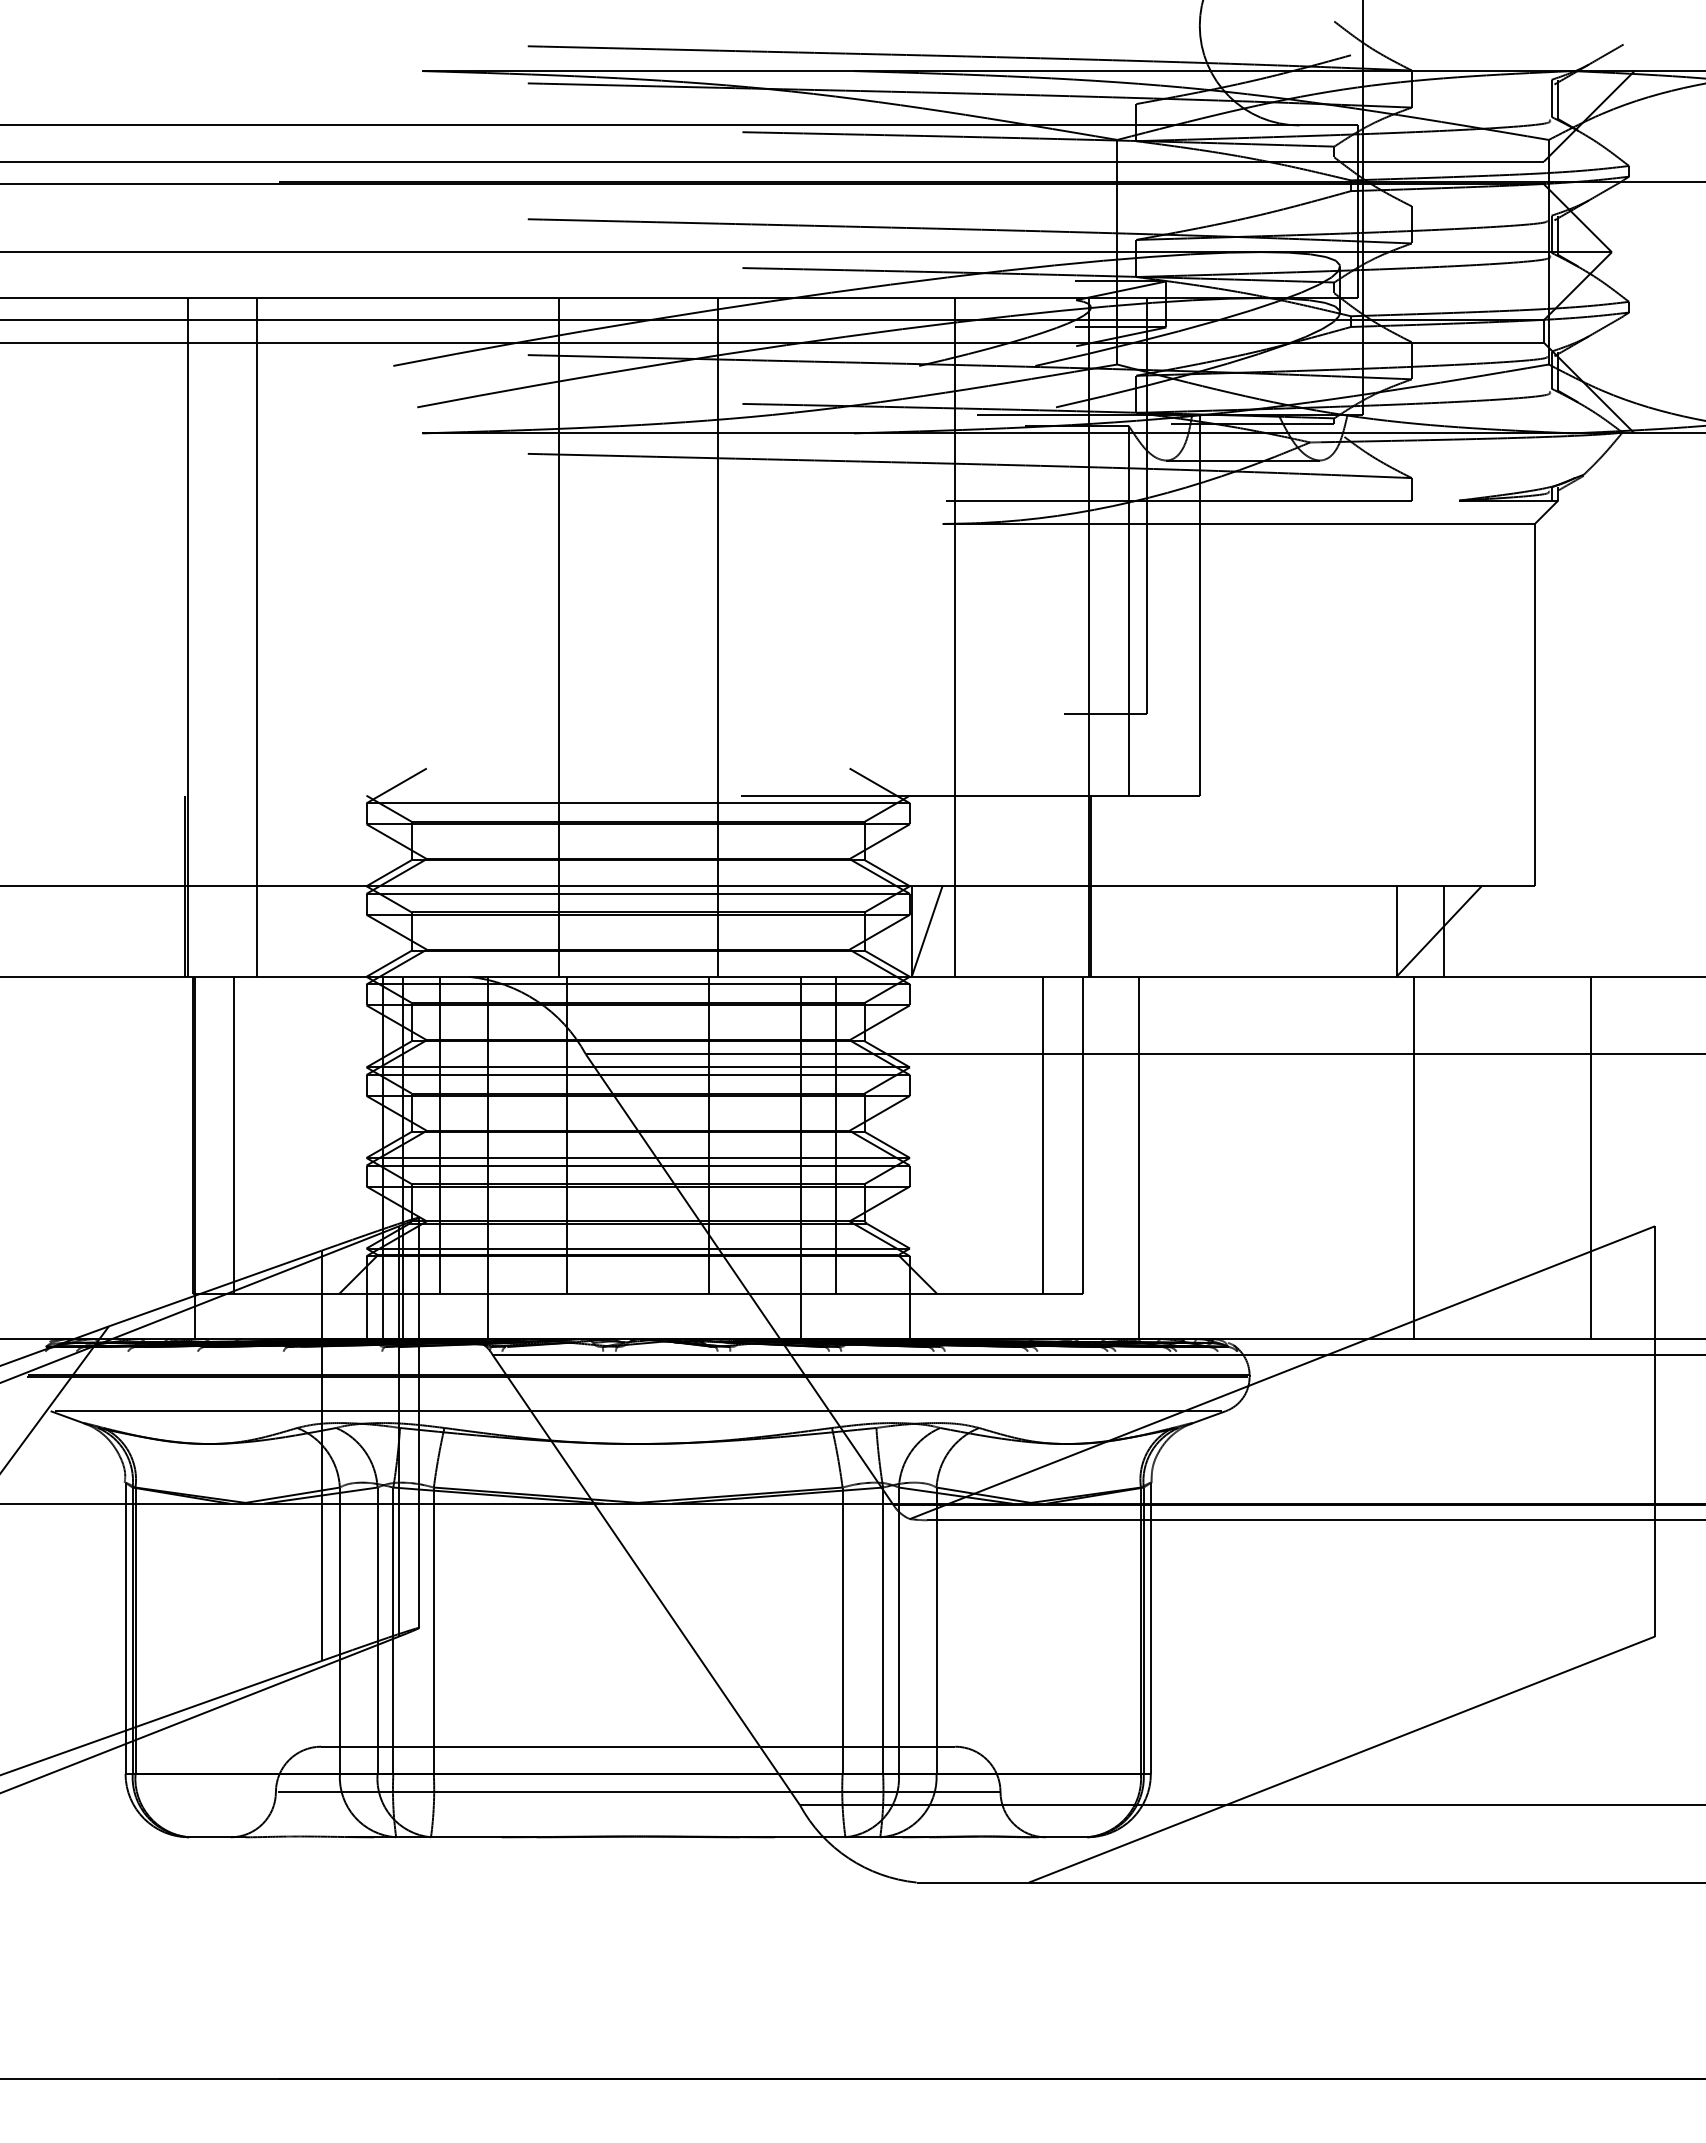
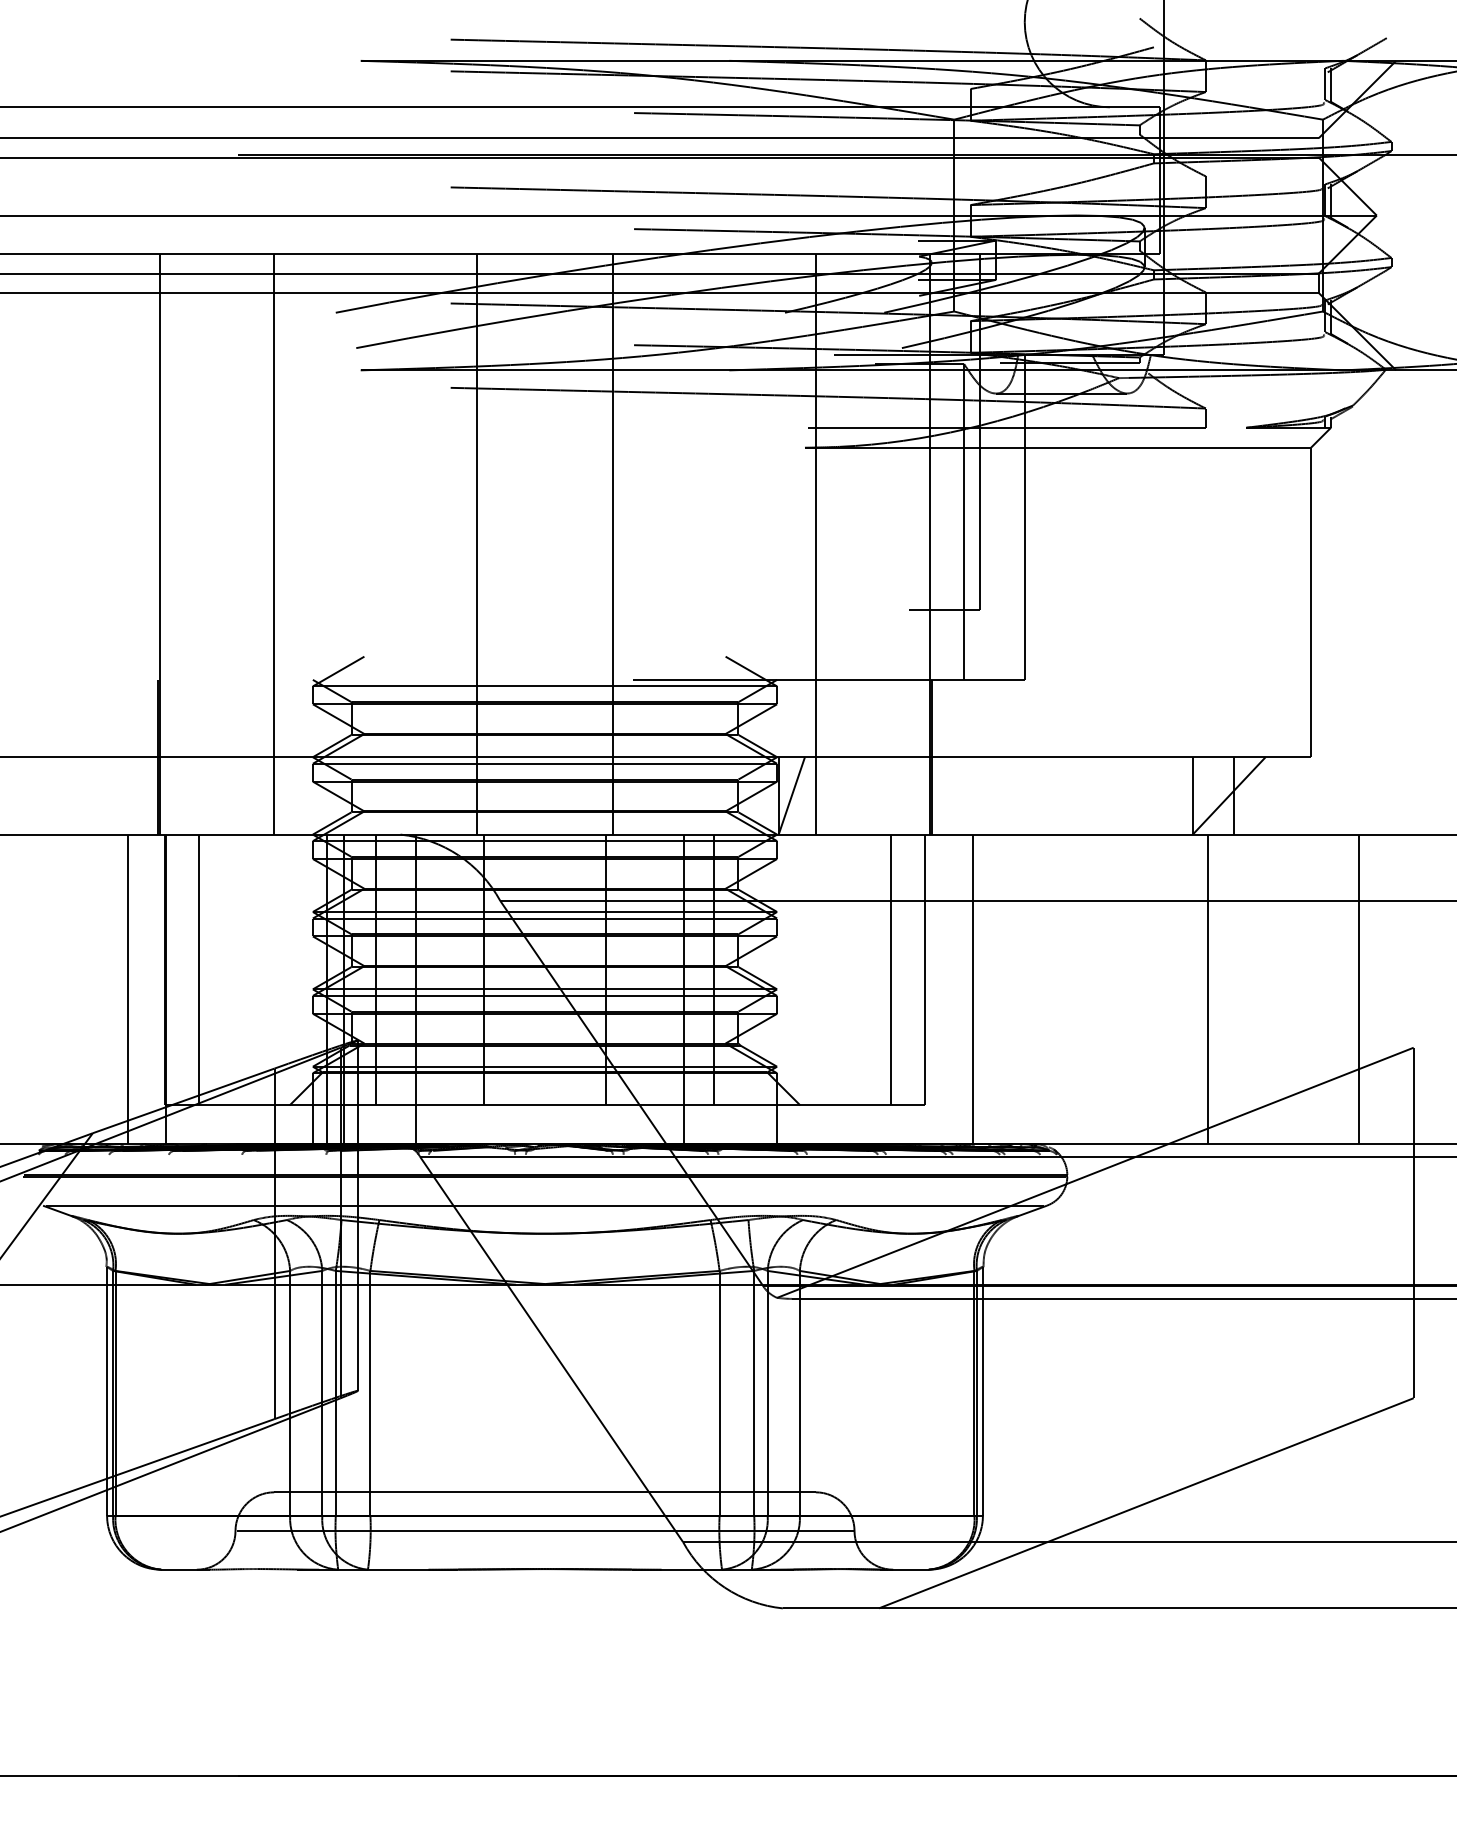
line: (257, 636) -> (274, 543), moved
line: (149, 1157) -> (127, 988), added

